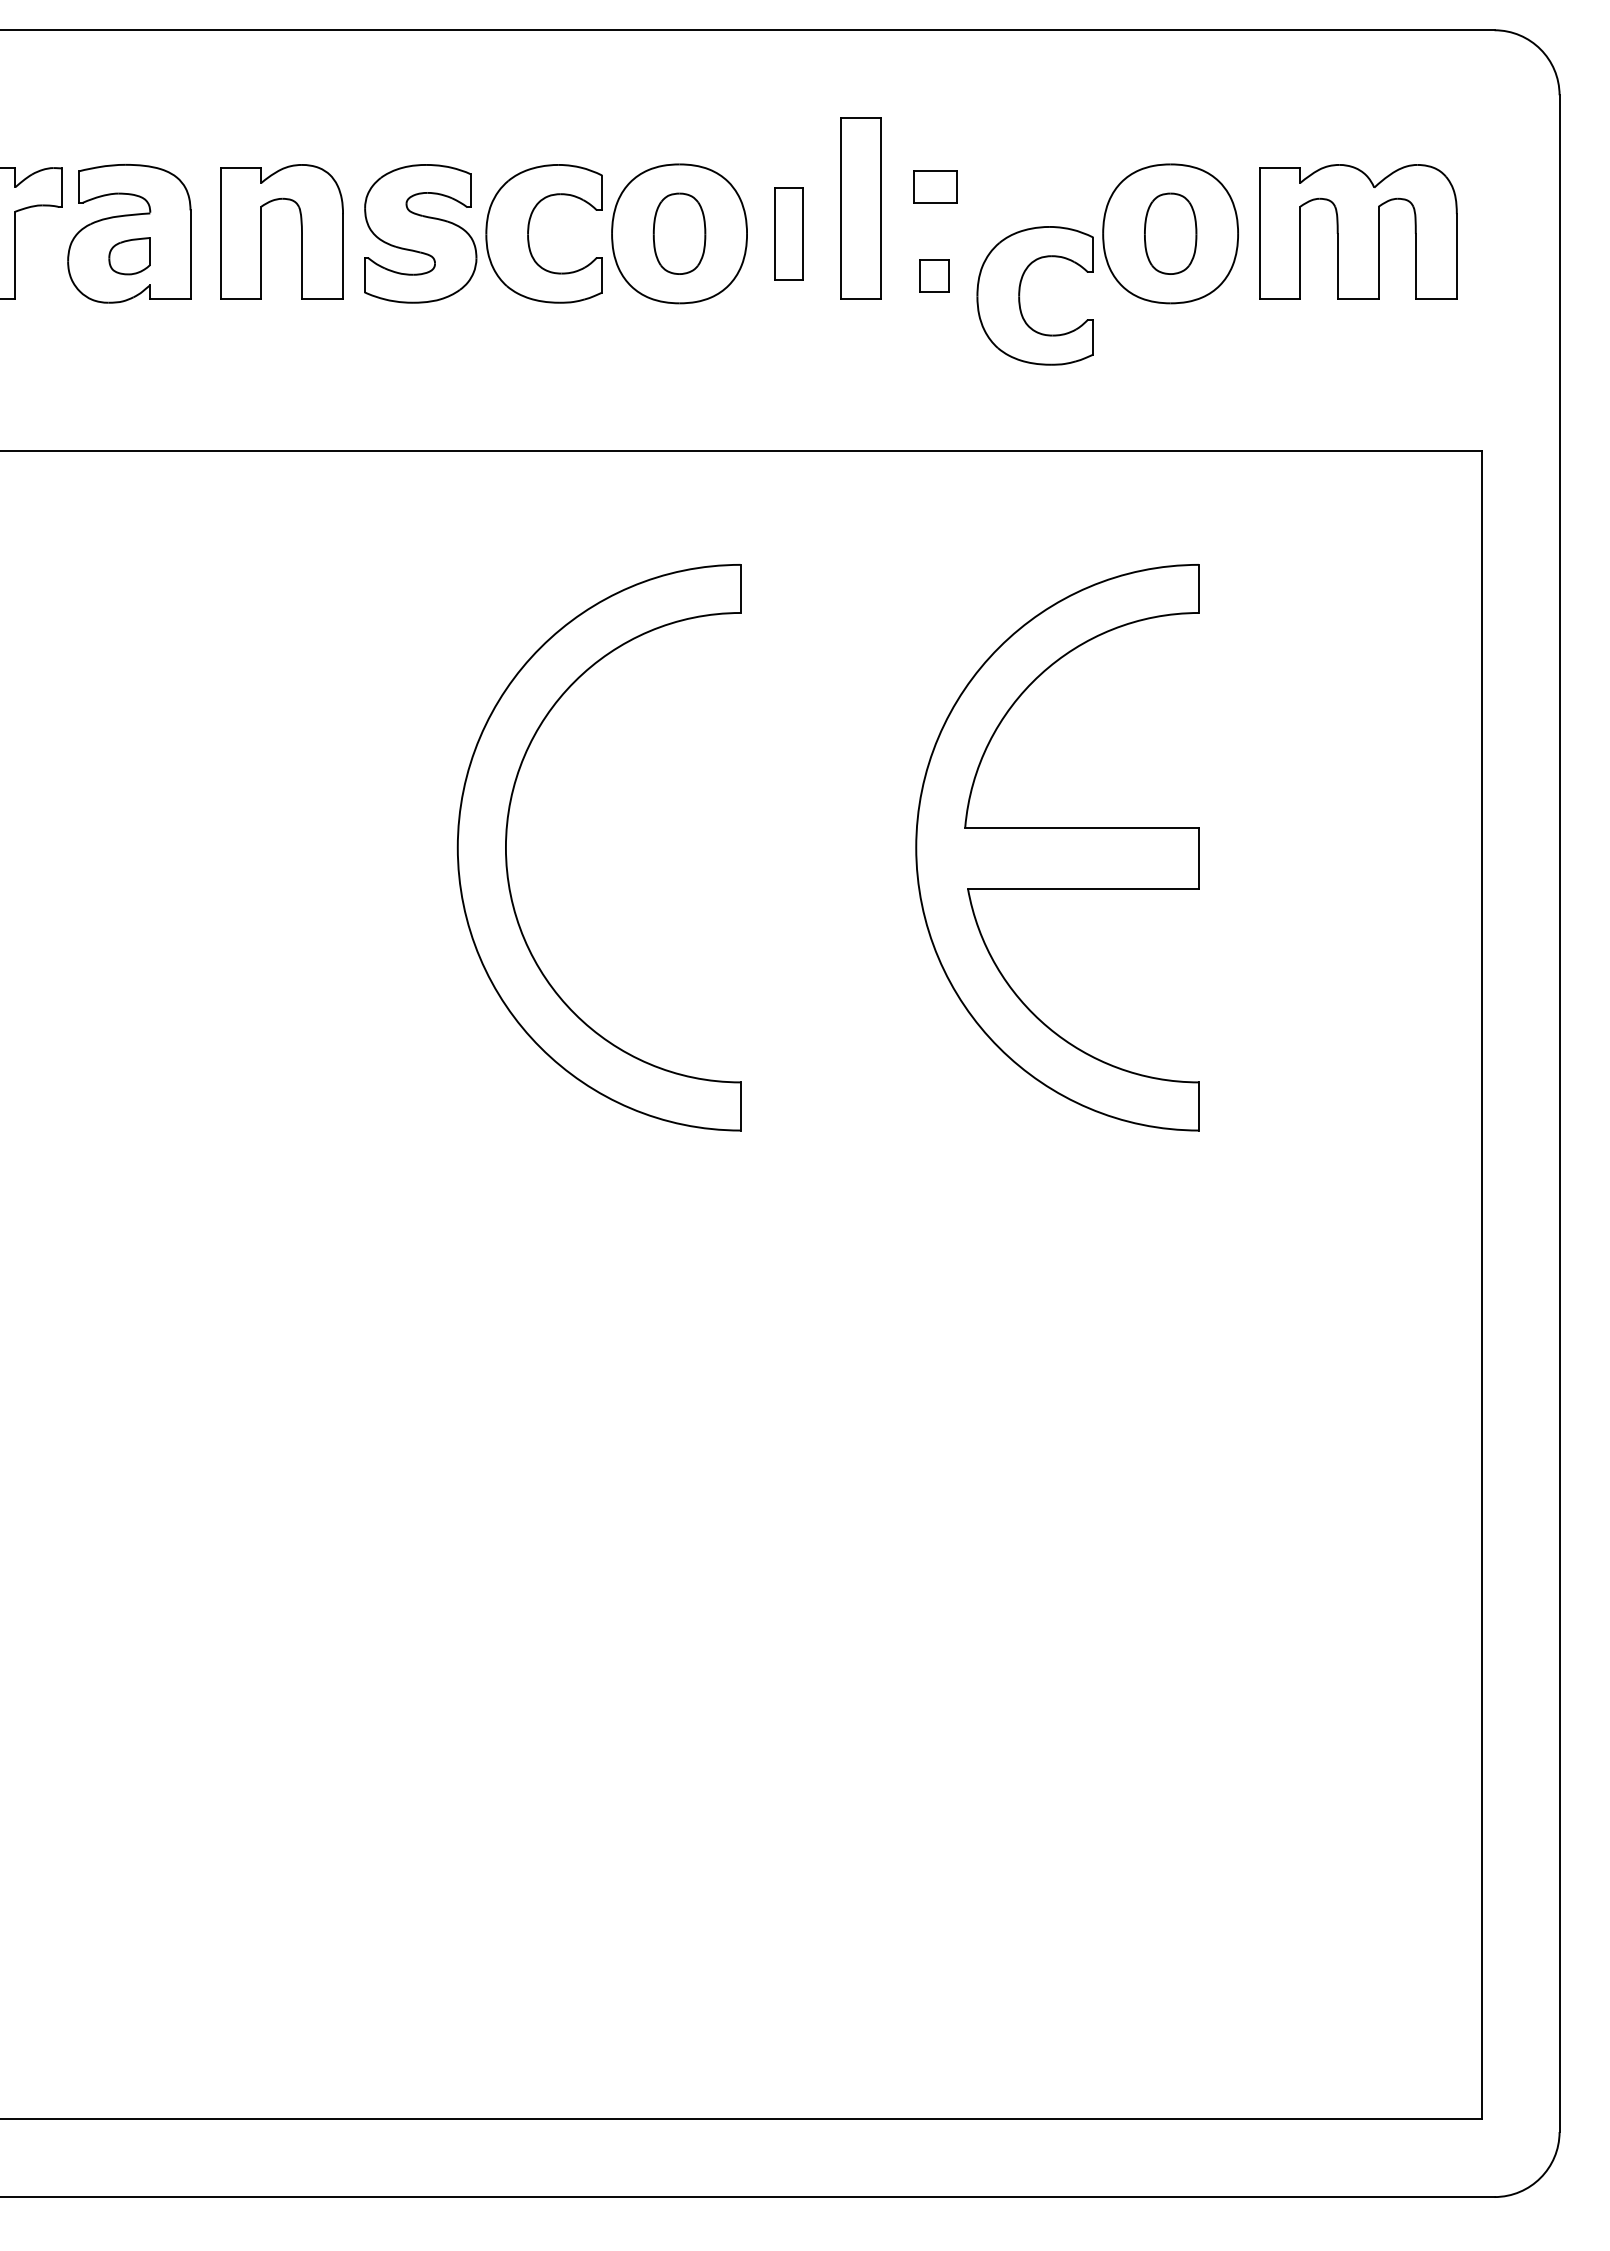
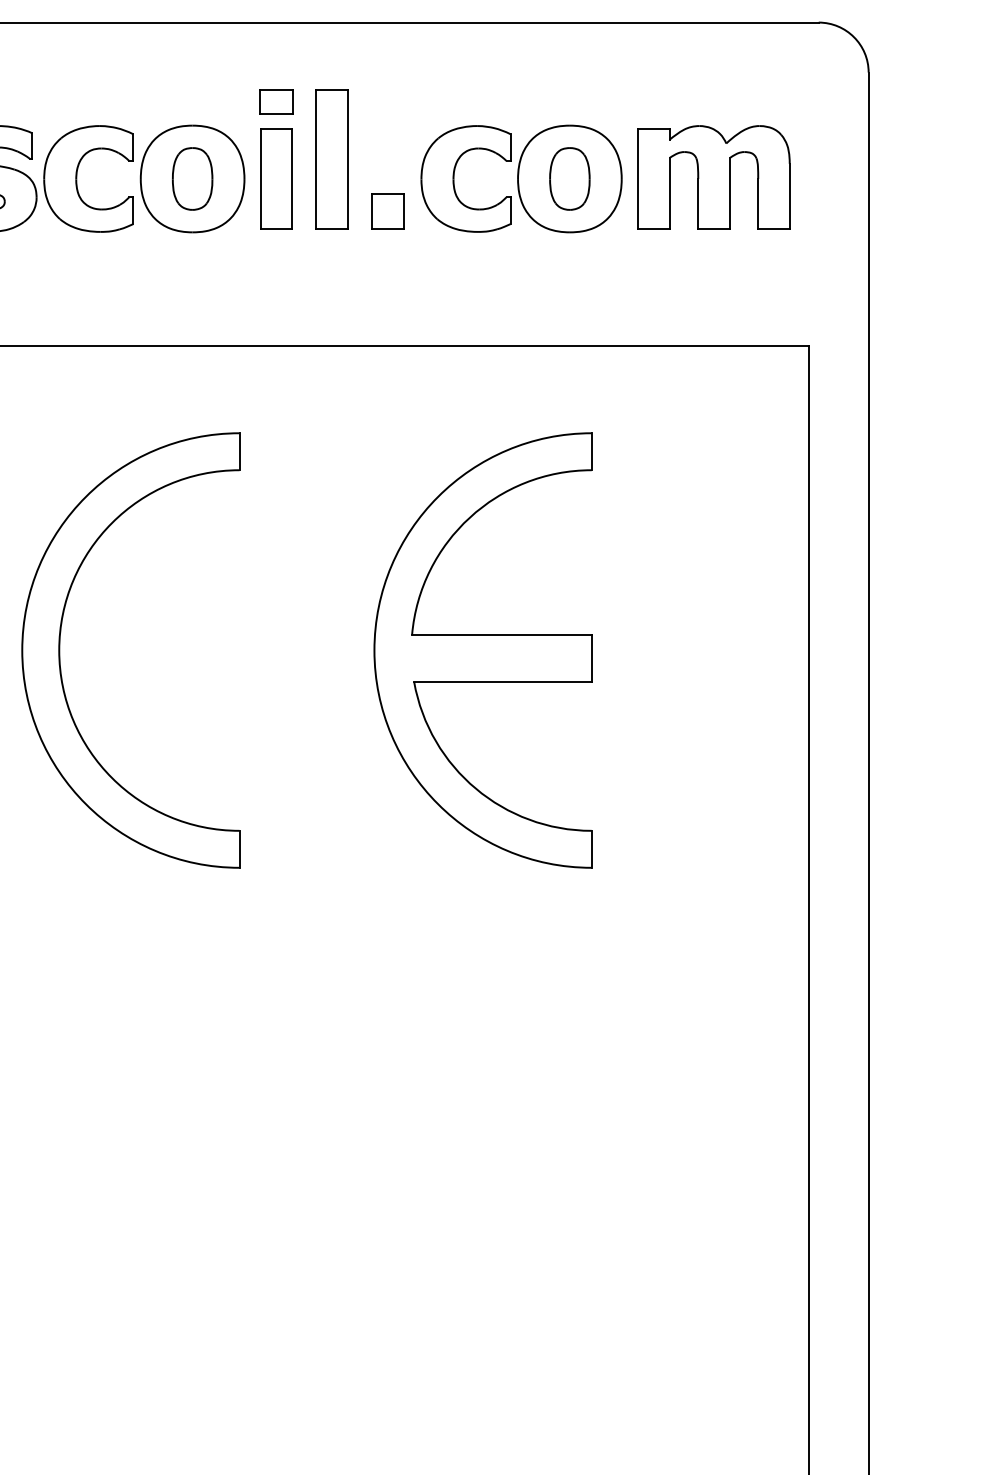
part: (935, 186) -> (277, 101), moved
part: (788, 233) -> (276, 178), size x1.43
part: (934, 275) -> (388, 210), size x1.43
part: (1020, 295) -> (454, 178), moved

